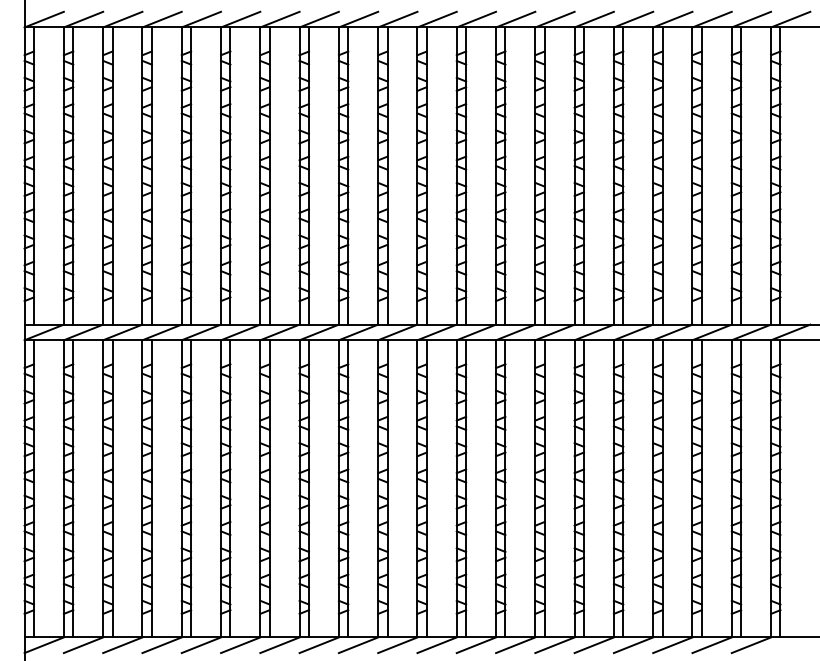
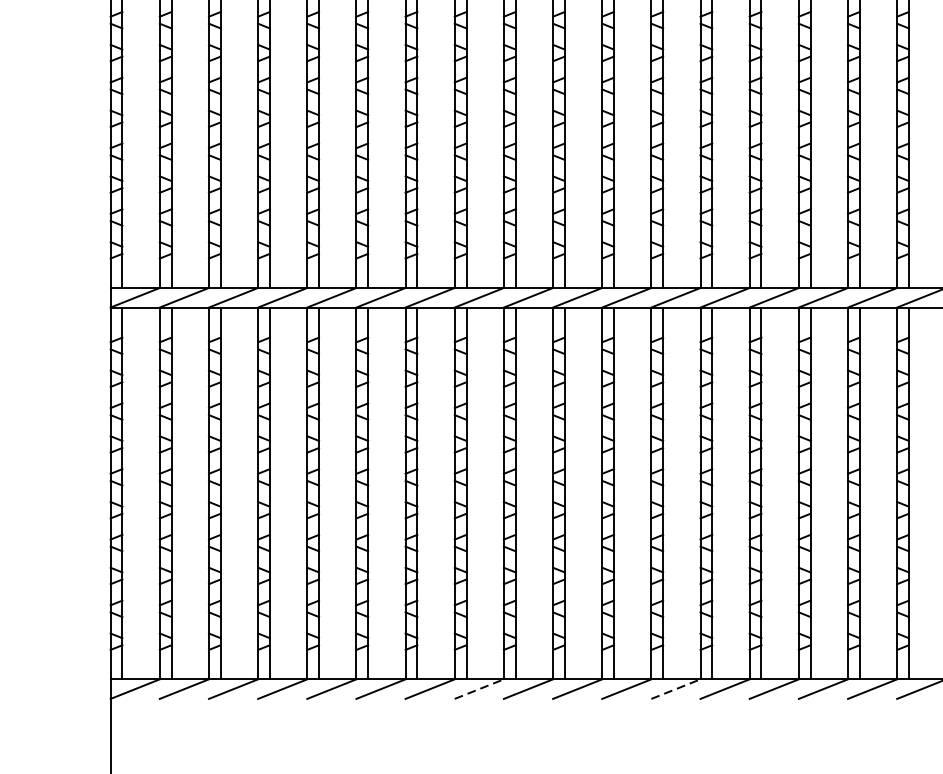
line: (319, 645) -> (479, 689), solid -> dashed
line: (476, 645) -> (676, 689), solid -> dashed

